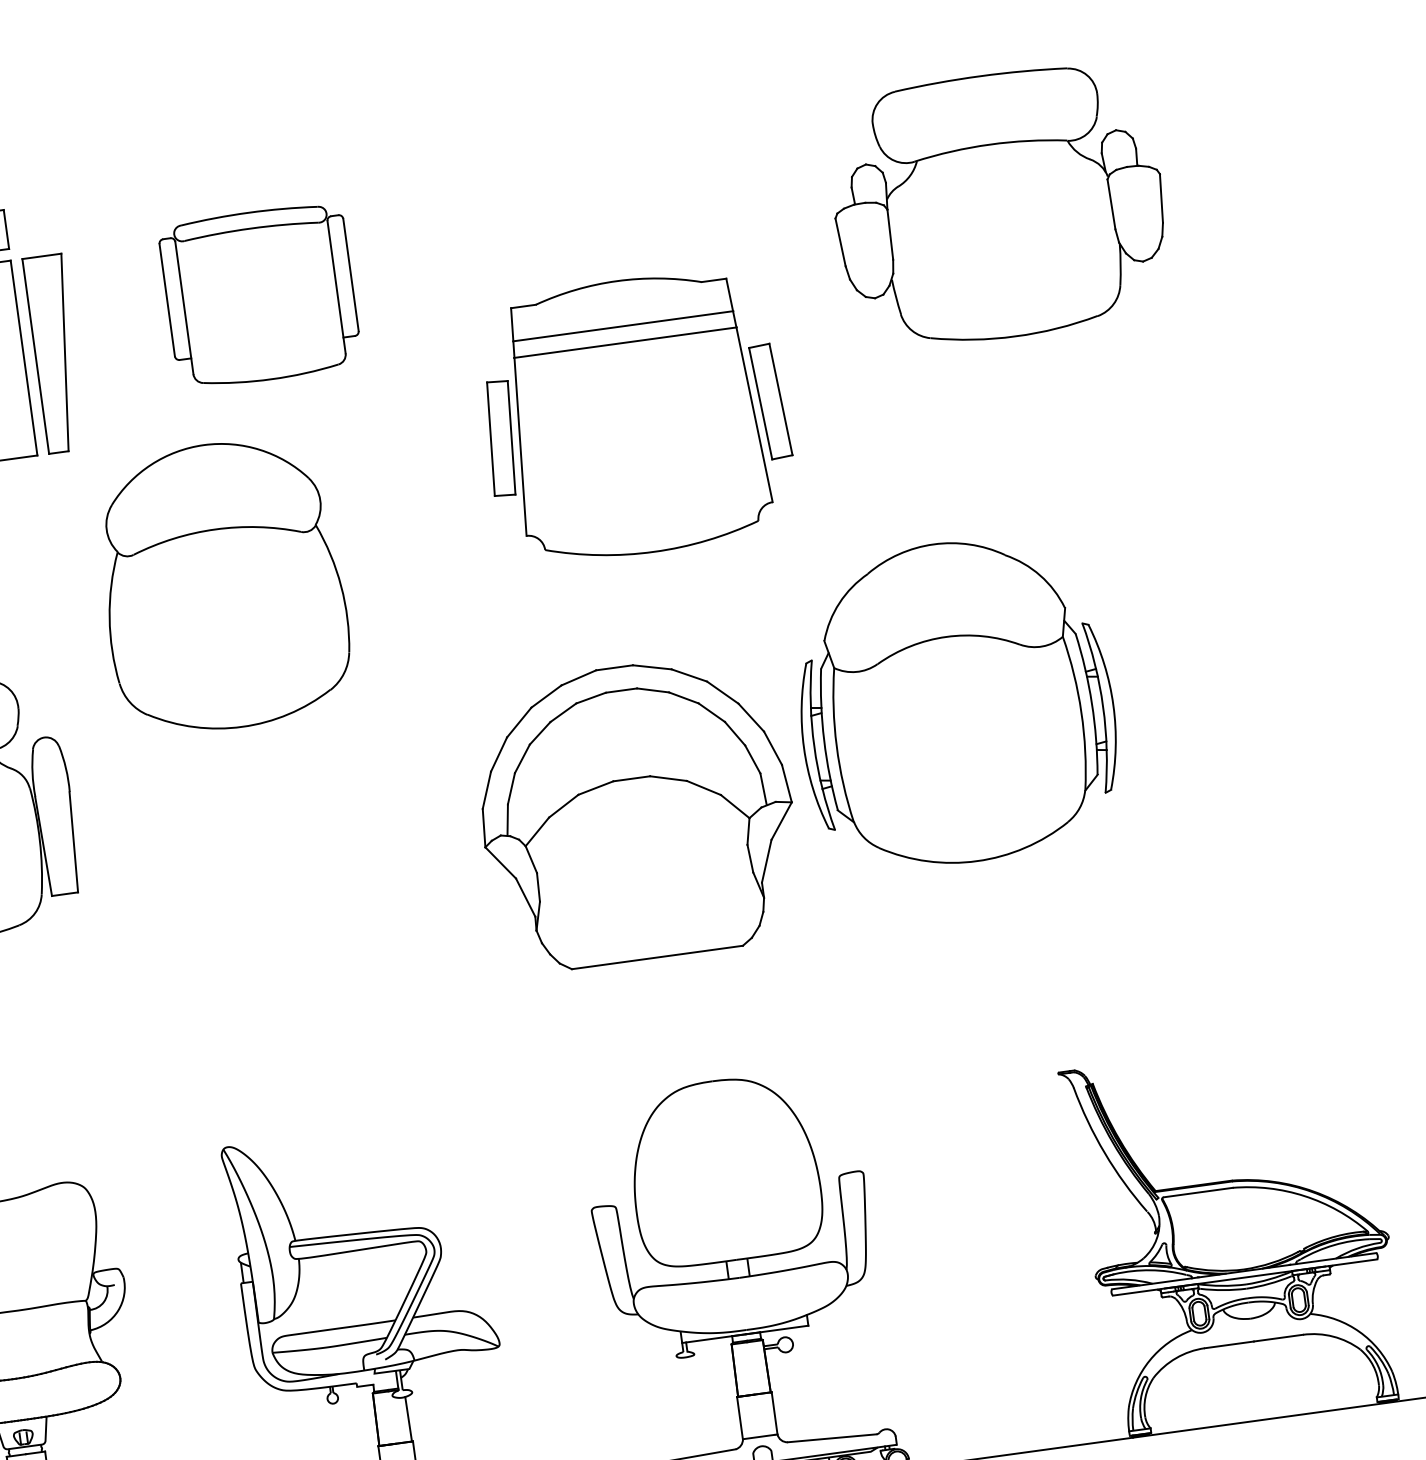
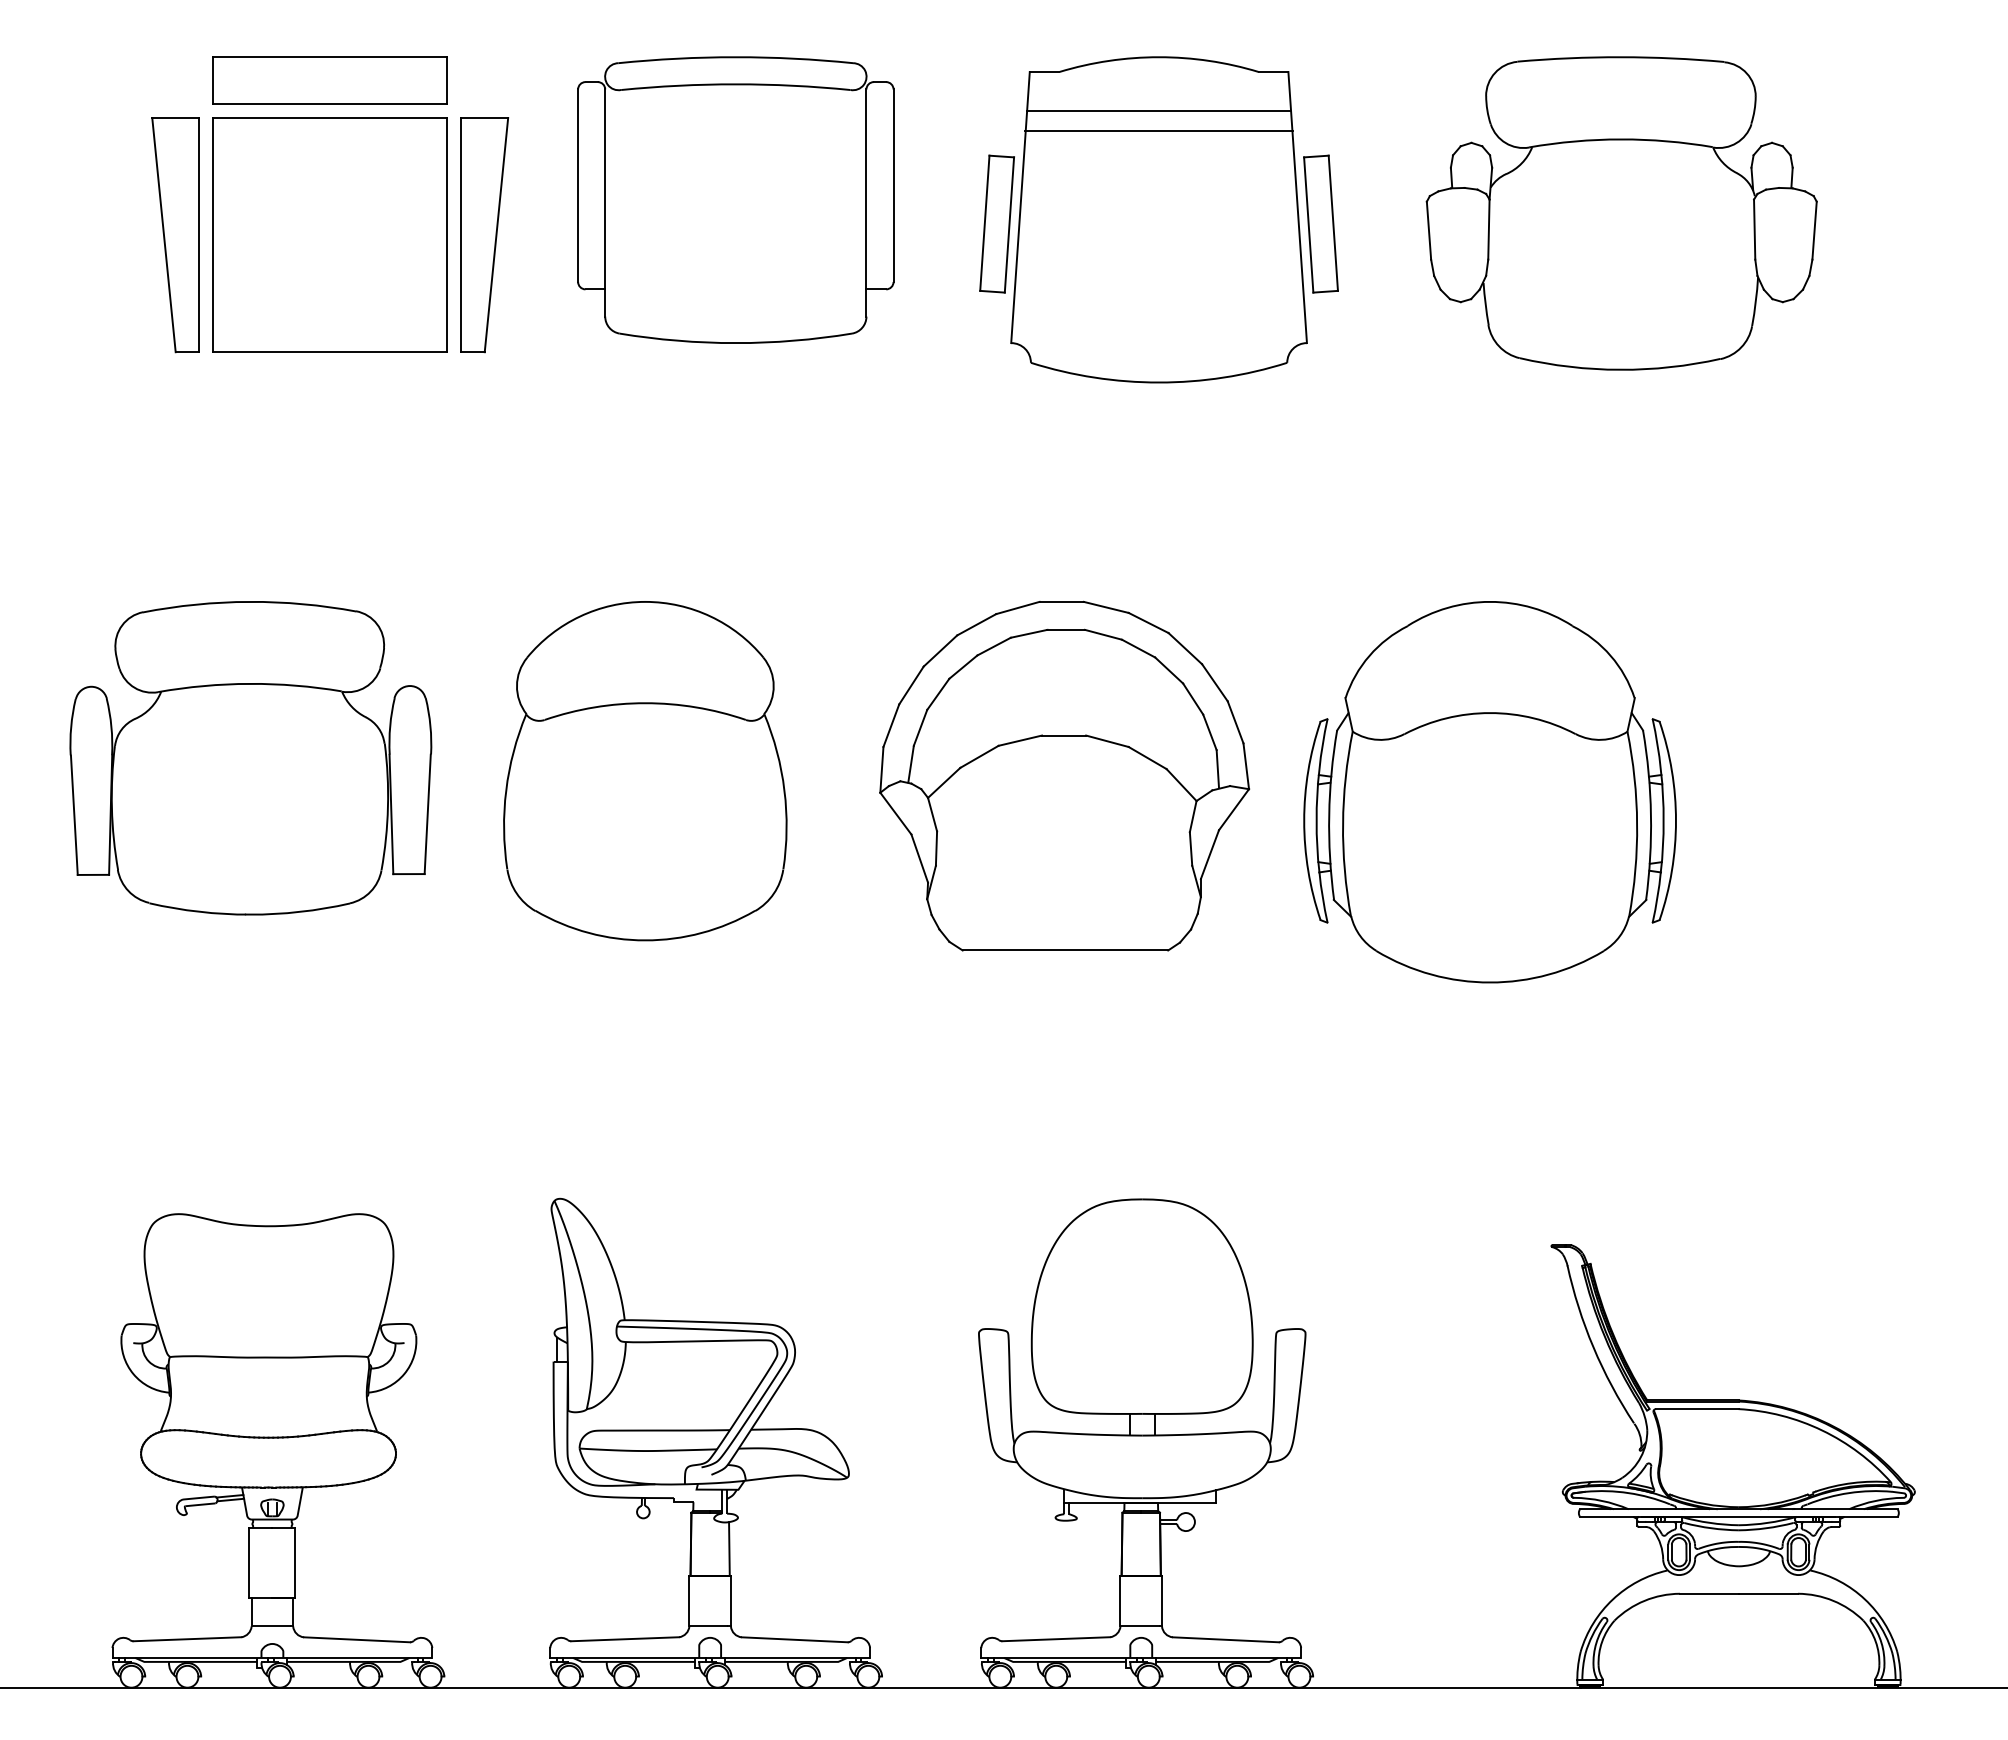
part: (259, 295) -> (735, 199), size x1.43
part: (635, 416) -> (1158, 219), moved
part: (223, 586) -> (645, 771), moved
part: (636, 811) -> (1064, 775), moved

